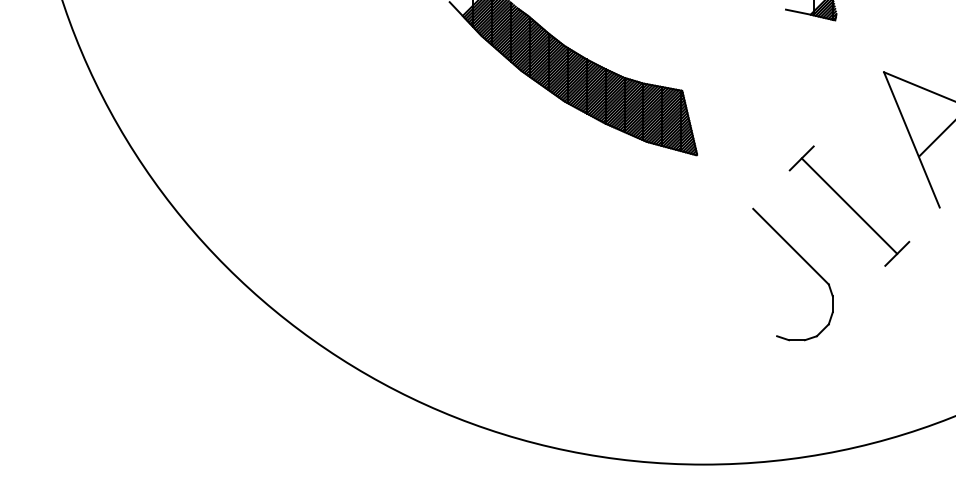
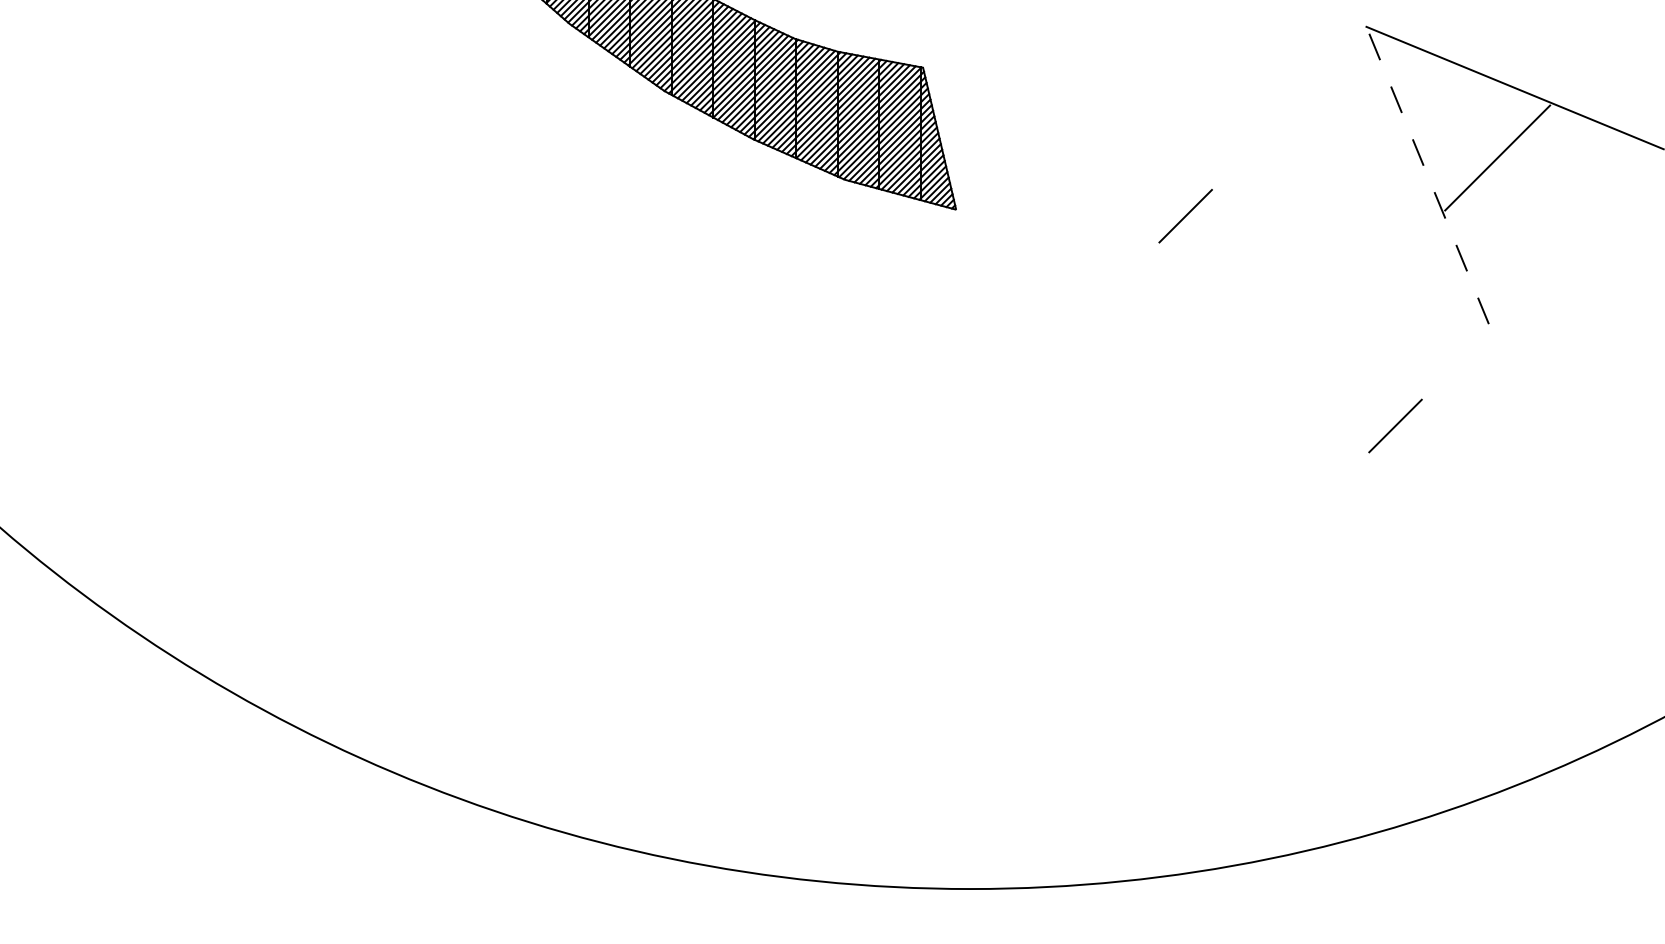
line: (911, 139) -> (1426, 174), solid -> dashed
line: (849, 205) -> (1290, 319), removed
part: (804, 261) -> (1191, 442), removed

